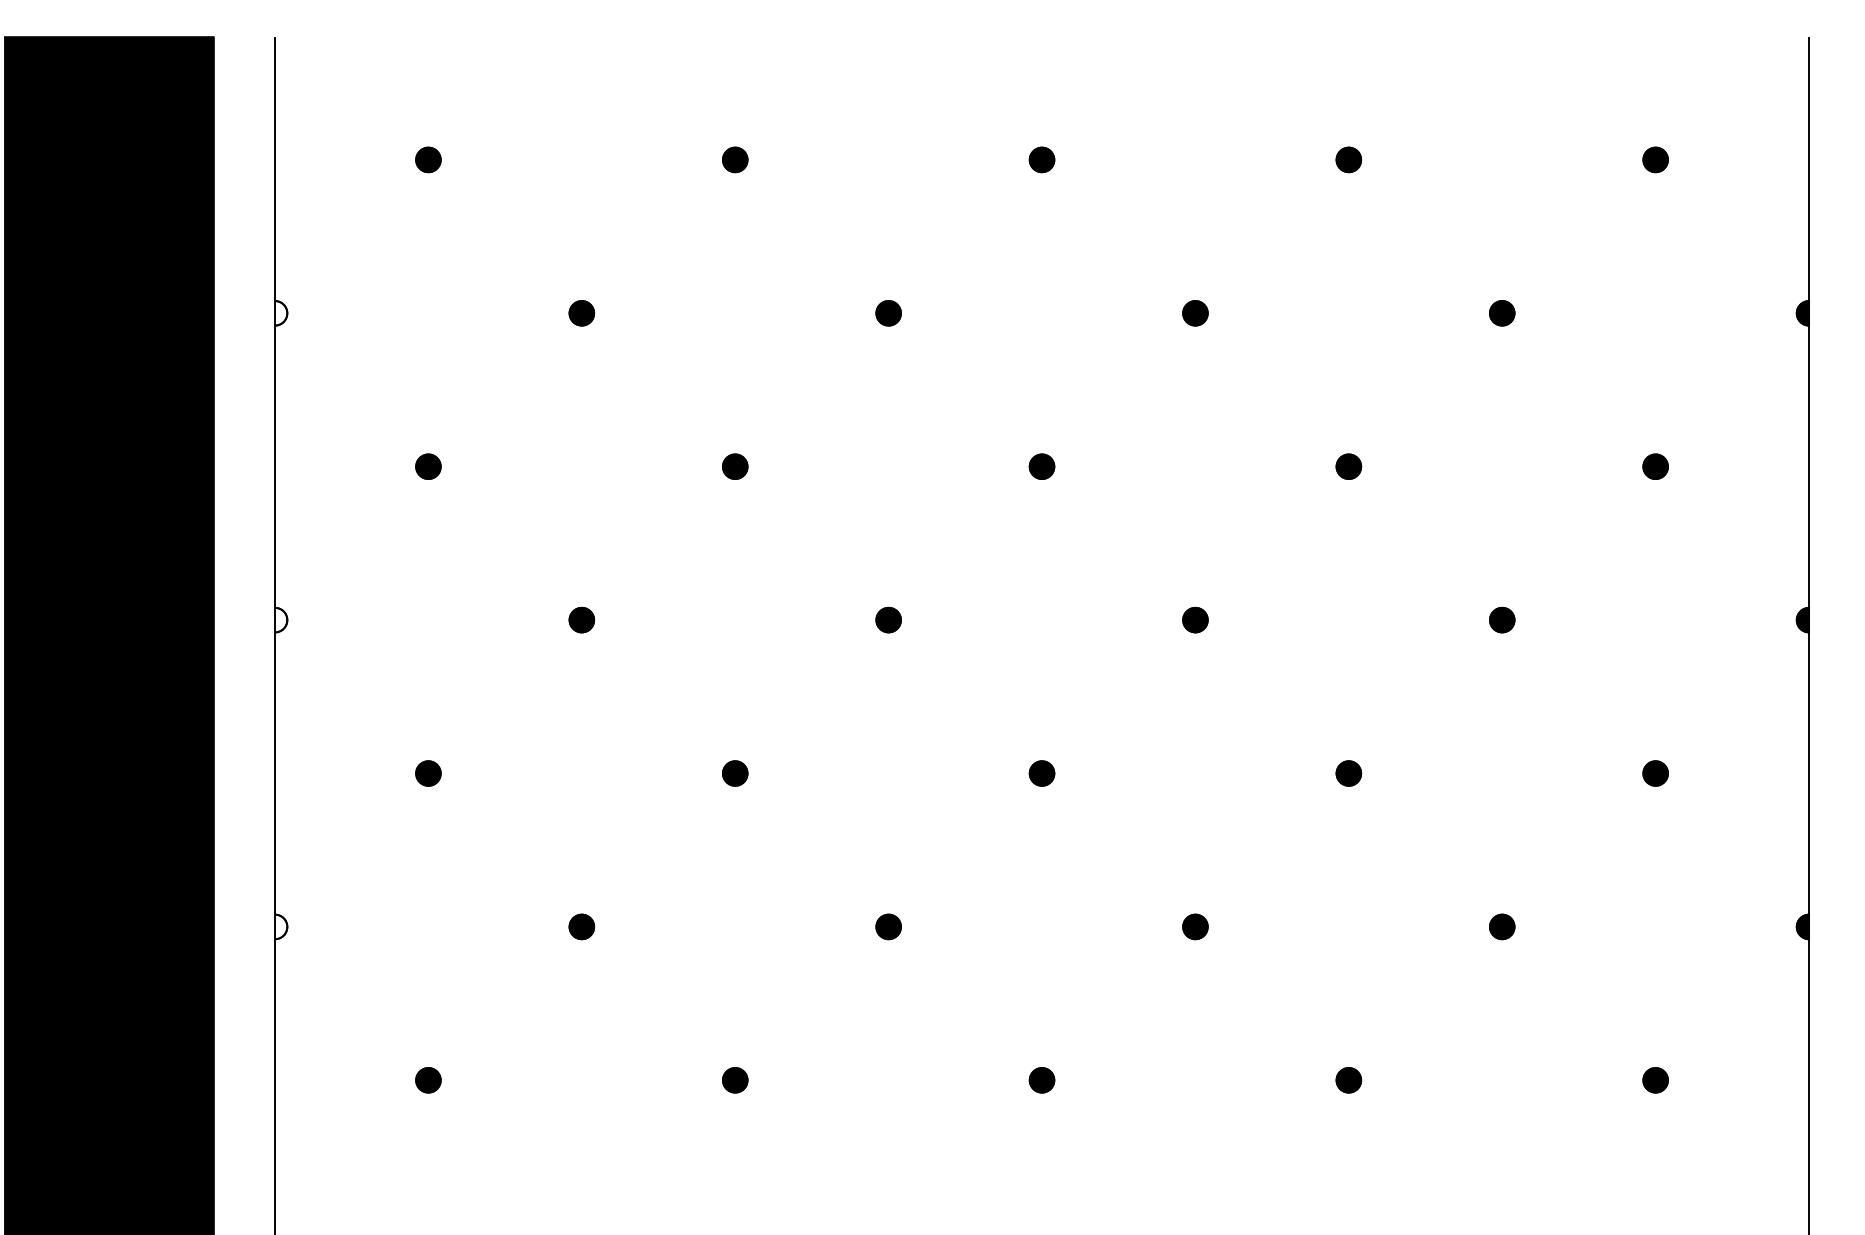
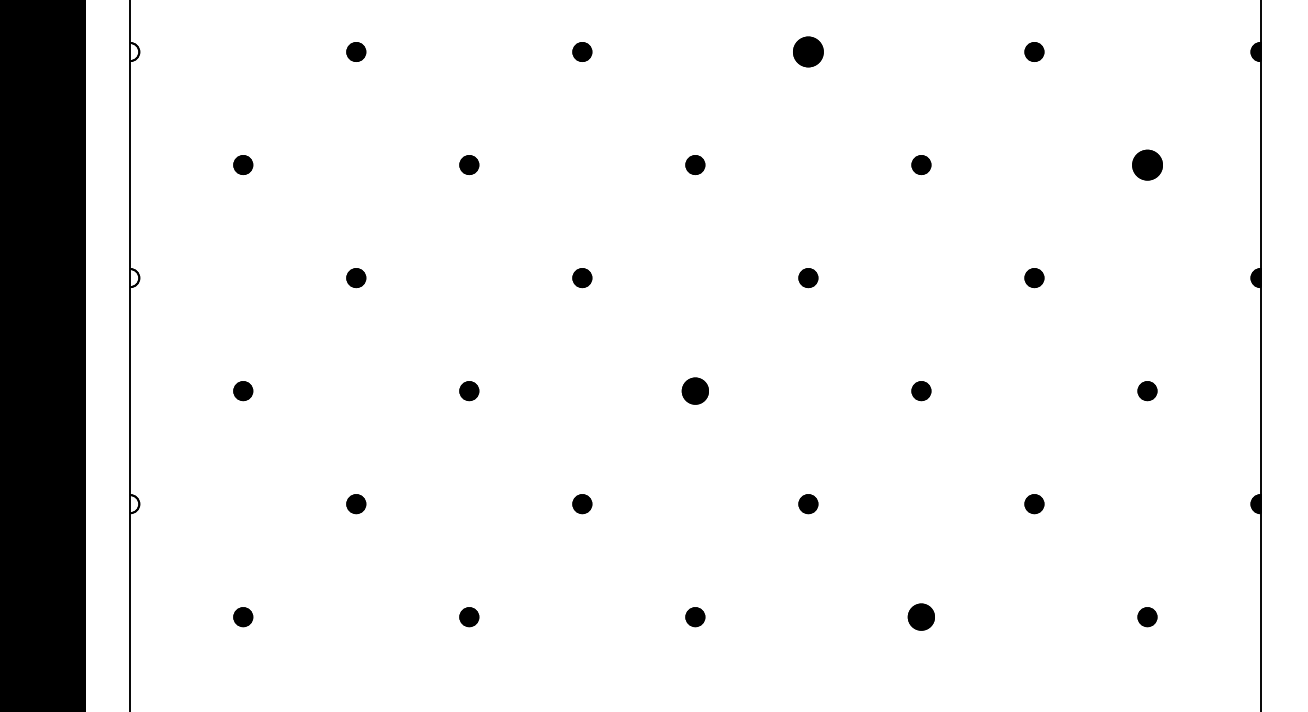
part: (1195, 313) -> (808, 52), size x1.6
part: (1655, 466) -> (1147, 164), size x1.6
part: (1041, 773) -> (694, 391), size x1.4
part: (1348, 1080) -> (921, 617), size x1.4

